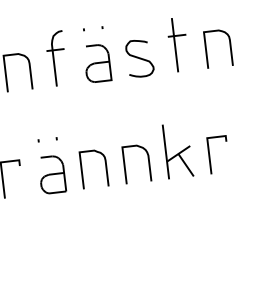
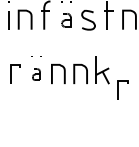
part: (97, 63) -> (66, 20), size x0.7
line: (209, 153) -> (118, 89), moved
part: (52, 174) -> (36, 74), size x0.6

